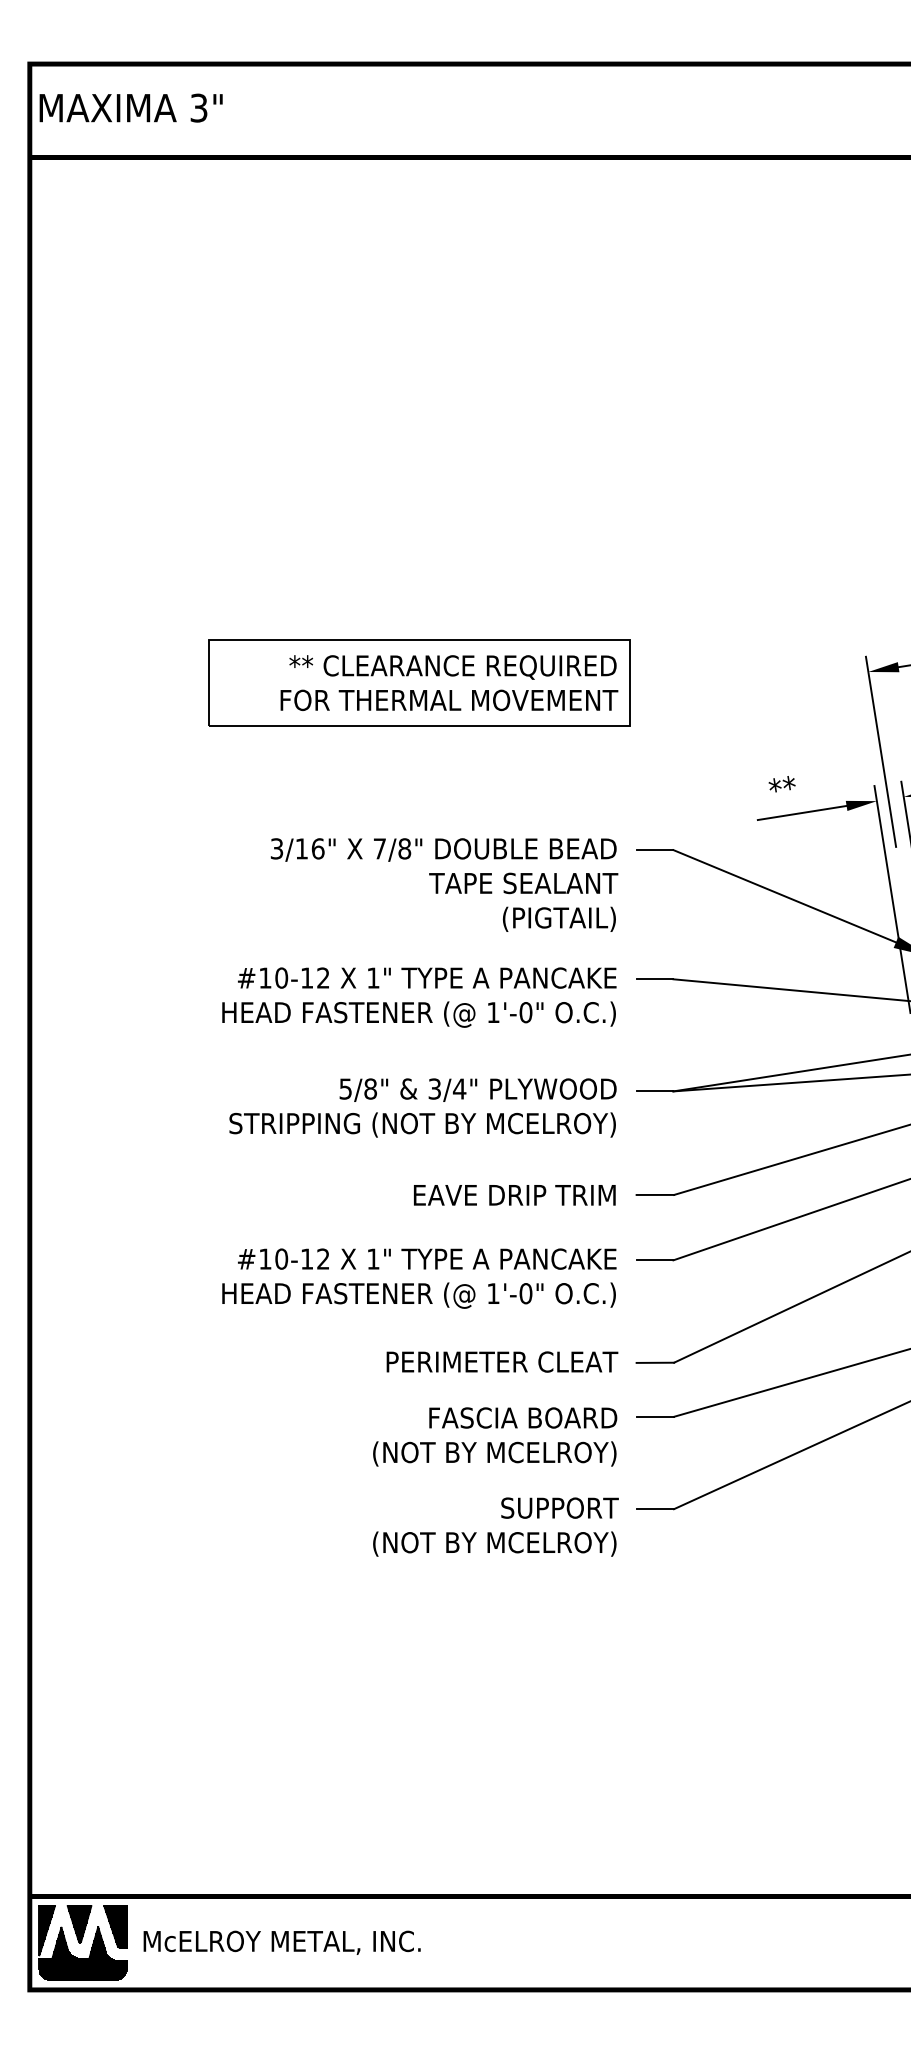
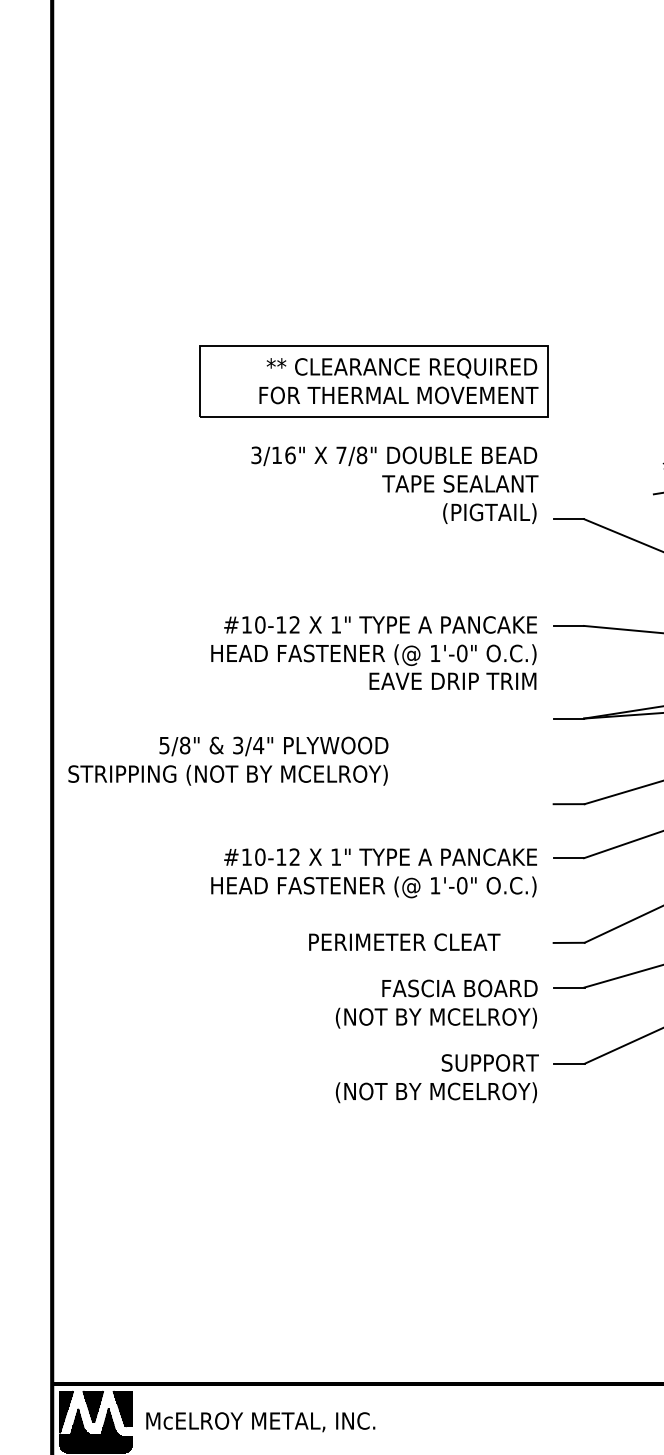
text: (444, 884) -> (394, 484), moved
text: (422, 1107) -> (227, 760), moved
text: (514, 1195) -> (452, 681), moved
text: (502, 1361) -> (404, 941), moved

